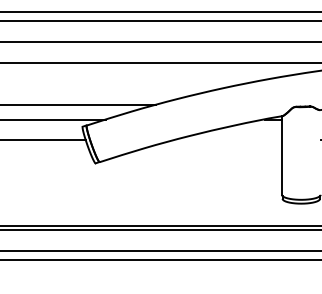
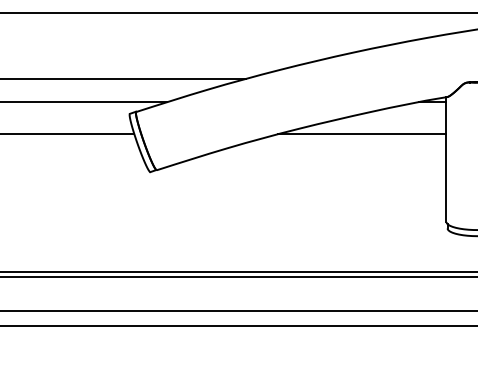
line: (228, 139) -> (361, 134), added

